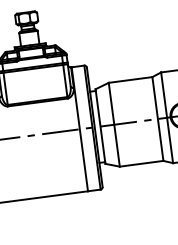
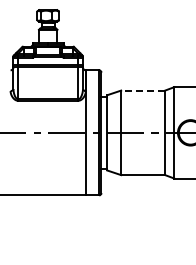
line: (129, 79) -> (142, 90), solid -> dashed

